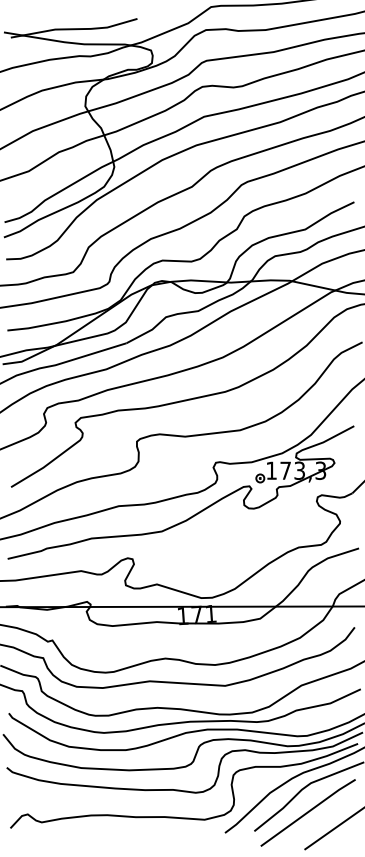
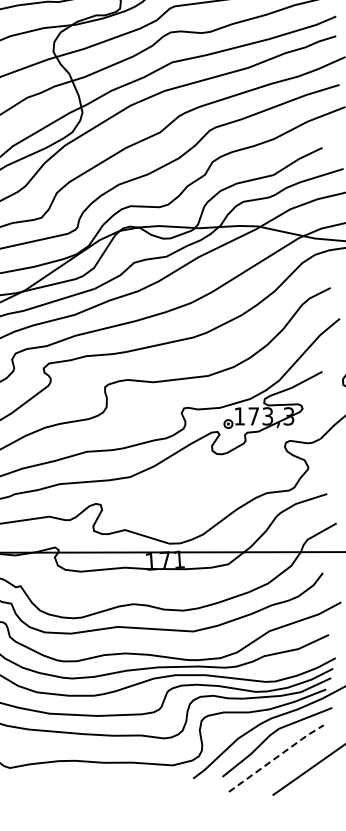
line: (308, 811) -> (276, 757), solid -> dashed

